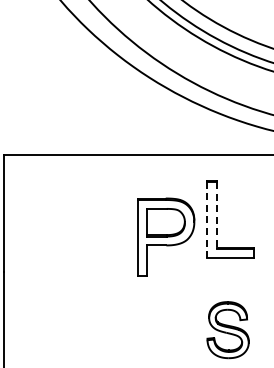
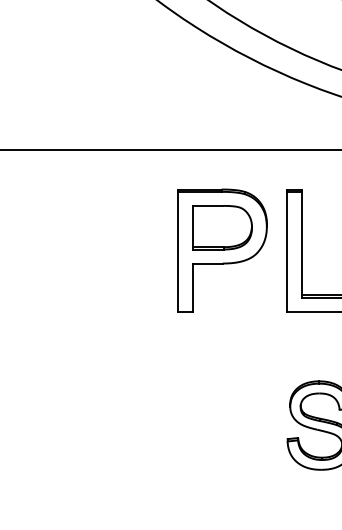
line: (216, 215) -> (301, 244), dashed -> solid
line: (207, 219) -> (287, 251), dashed -> solid
part: (166, 236) -> (222, 249), moved

